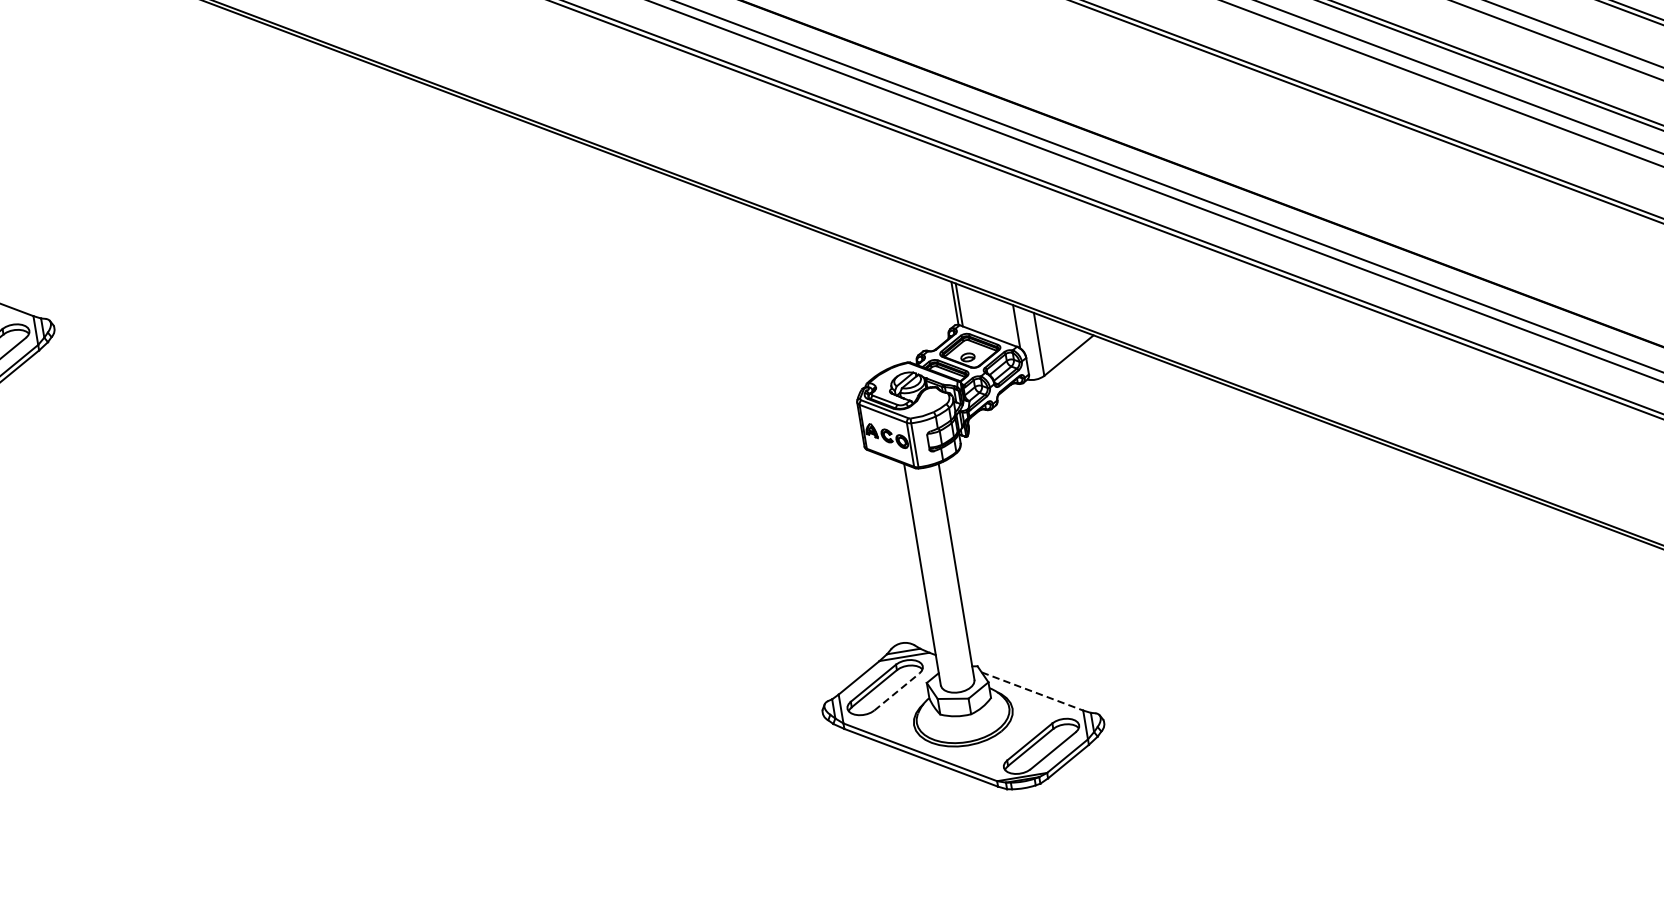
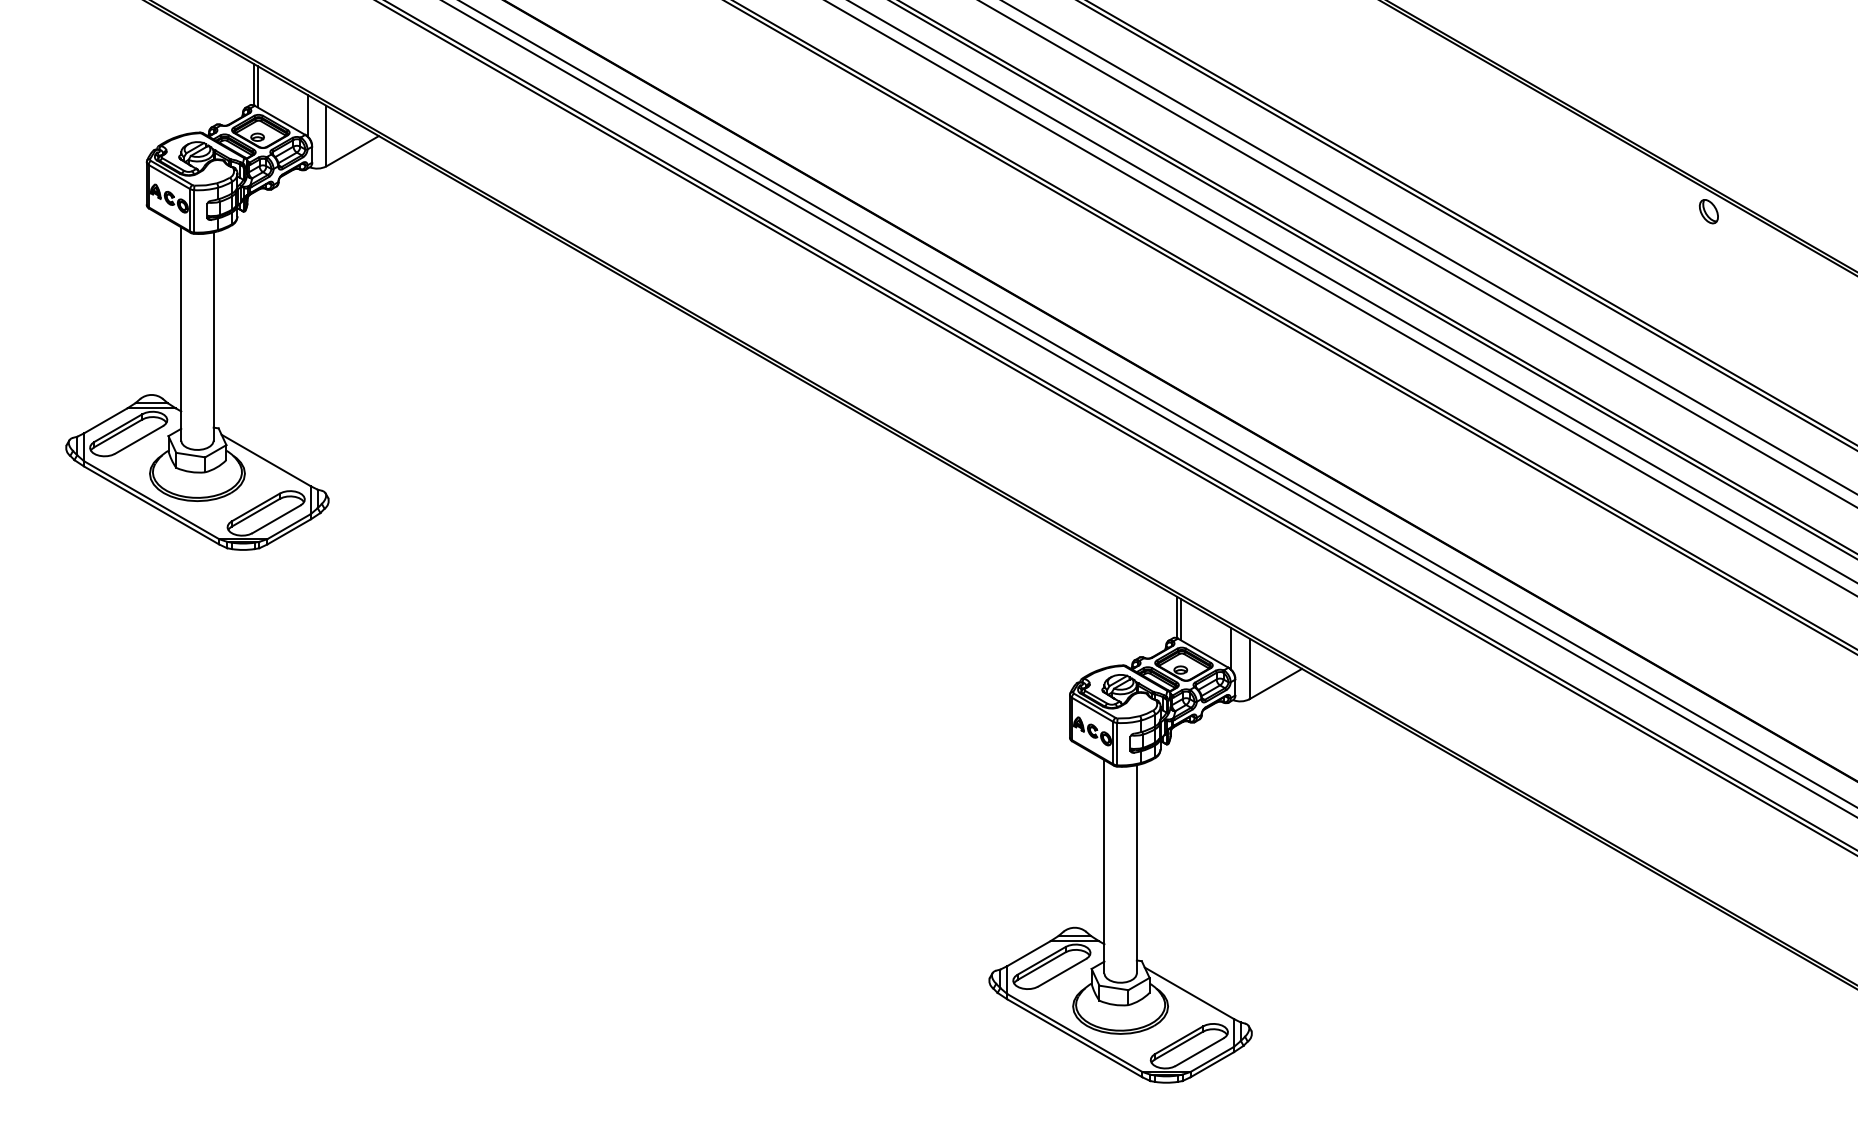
line: (897, 691) -> (1062, 972), dashed -> solid
line: (1032, 691) -> (1189, 993), dashed -> solid

